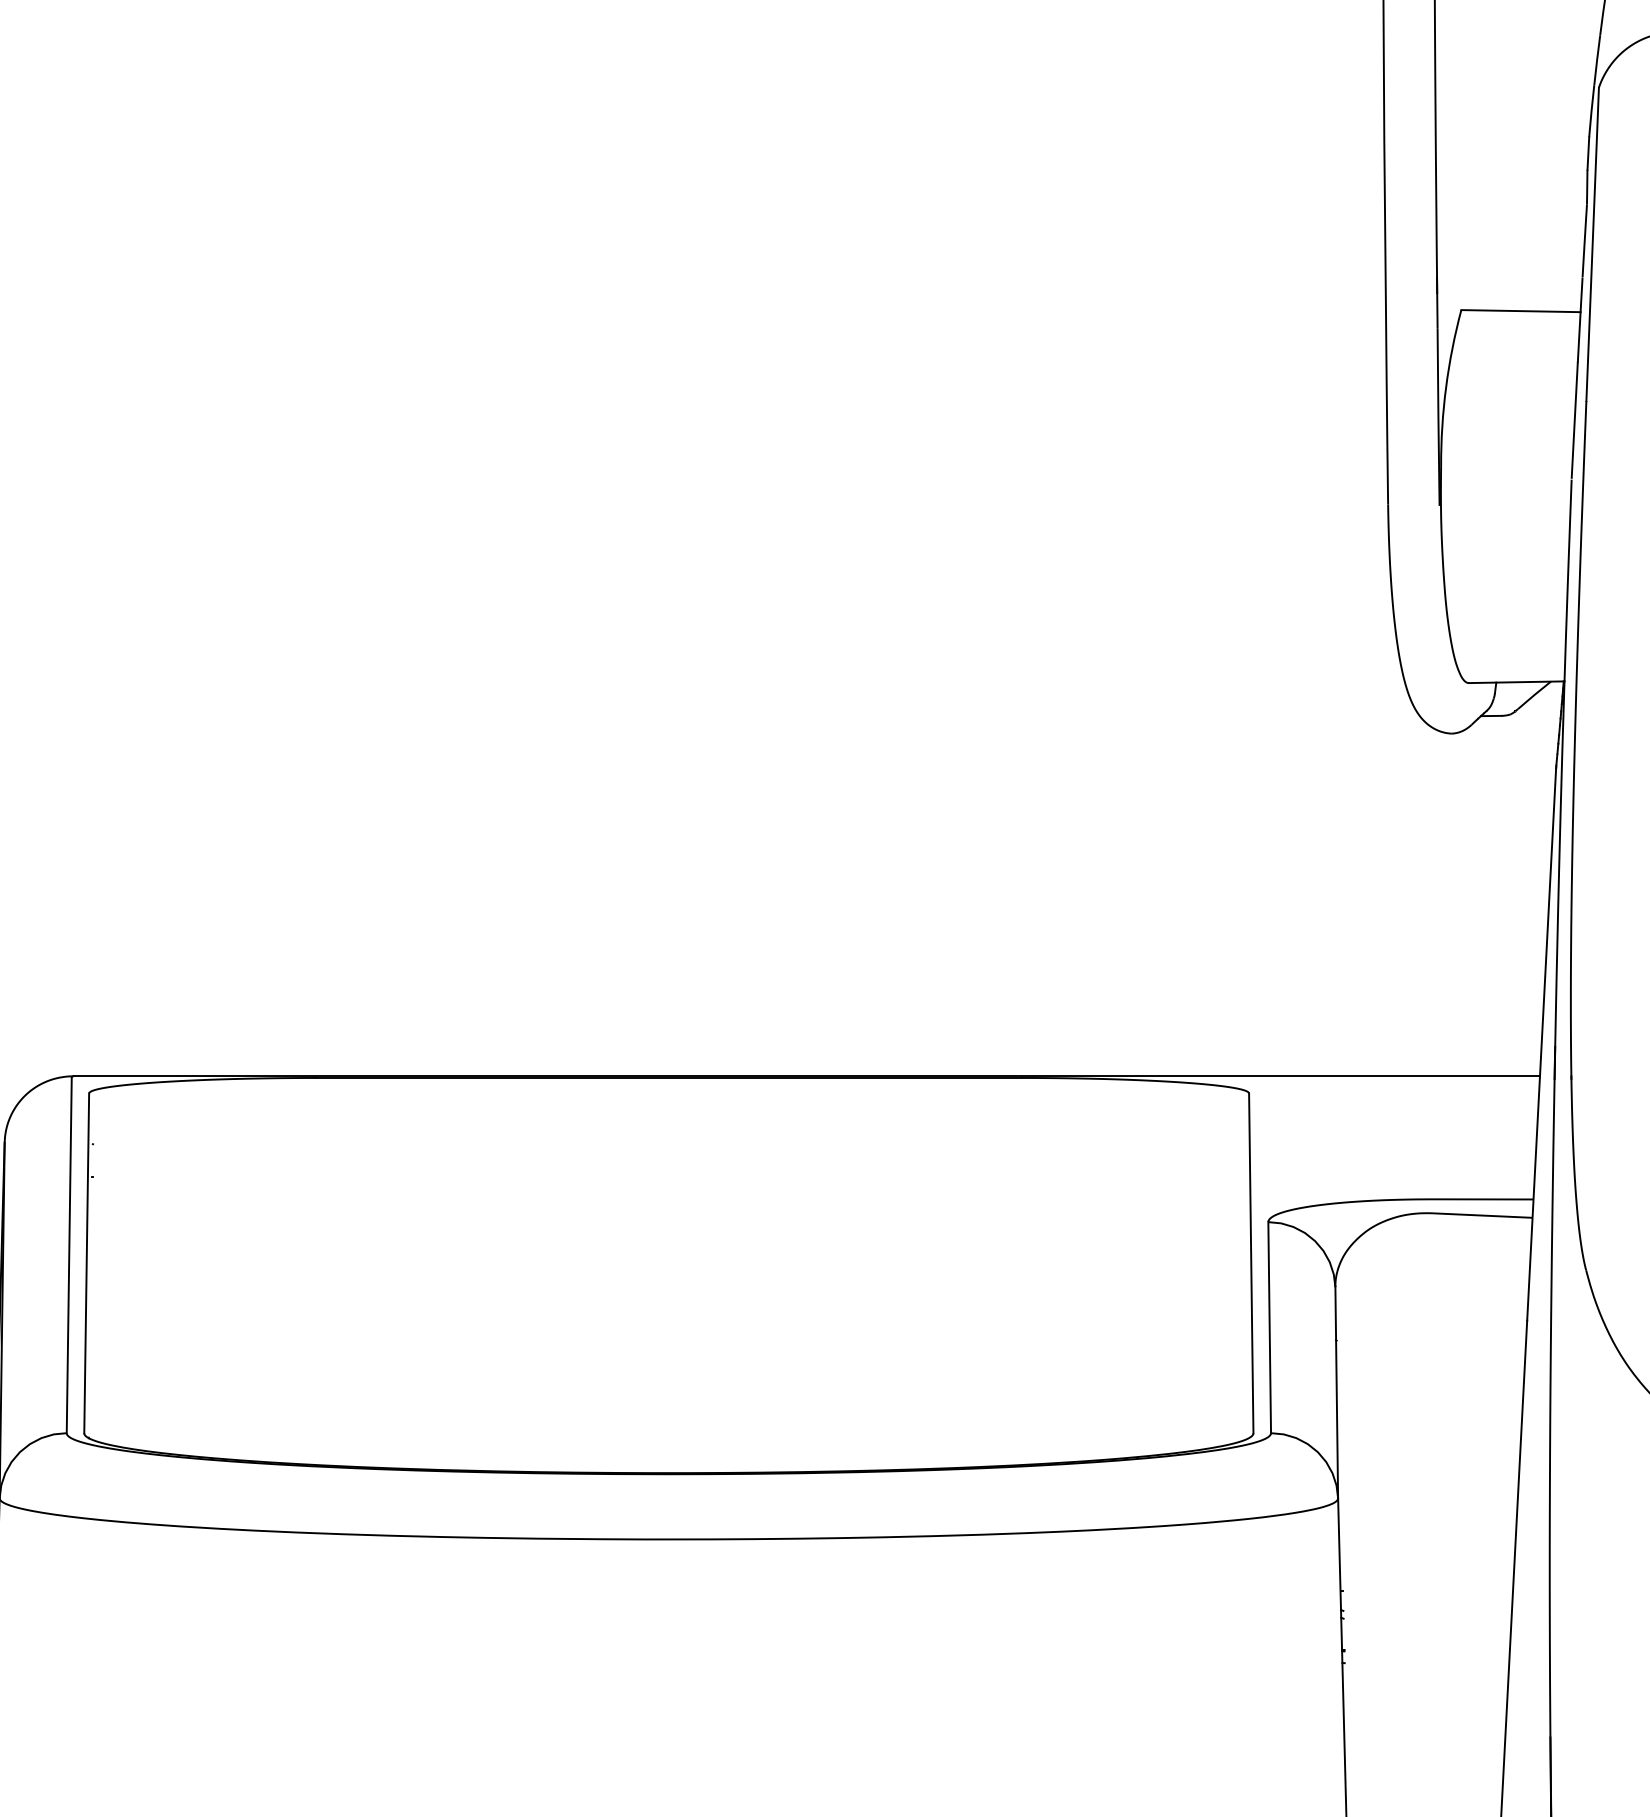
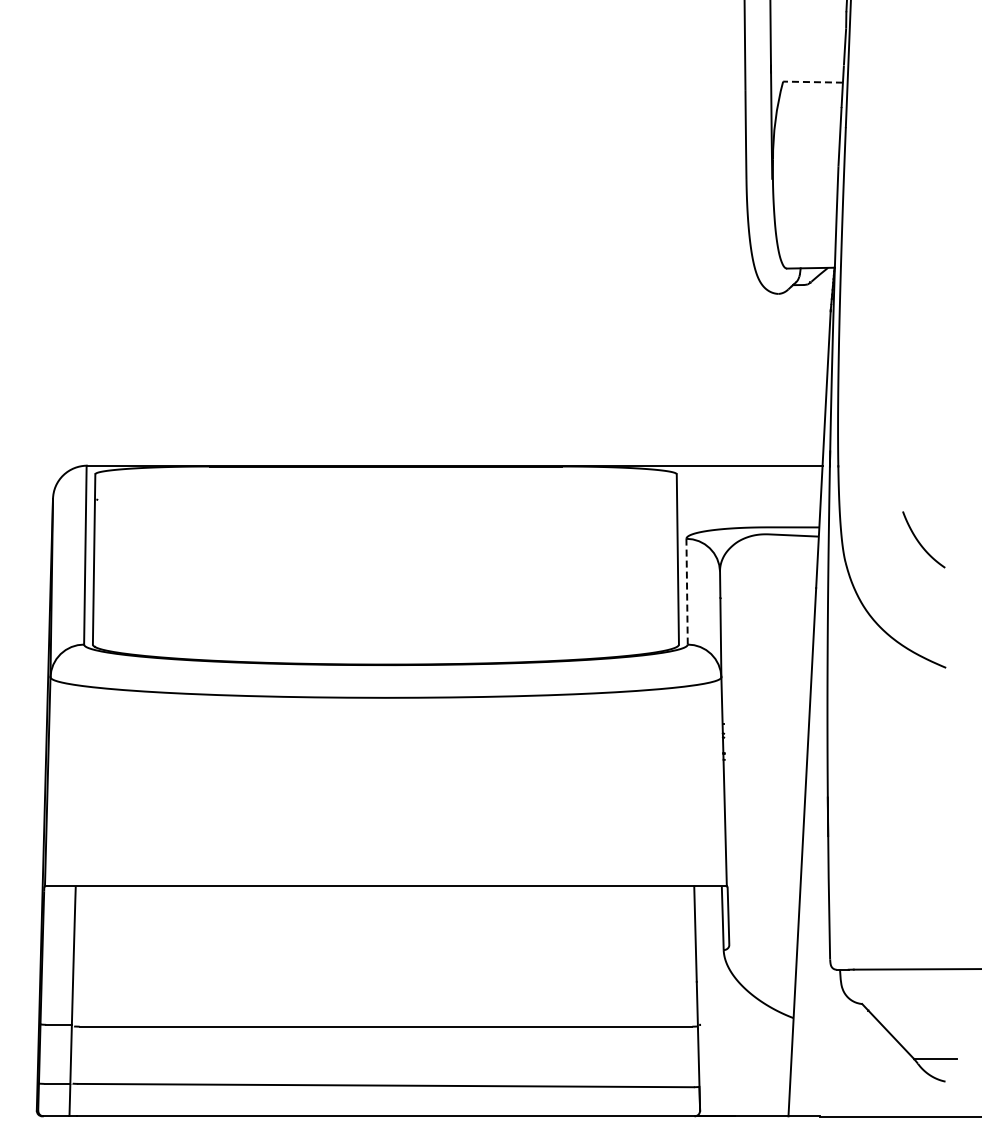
line: (1521, 311) -> (813, 82), solid -> dashed
line: (1270, 1327) -> (687, 591), solid -> dashed

